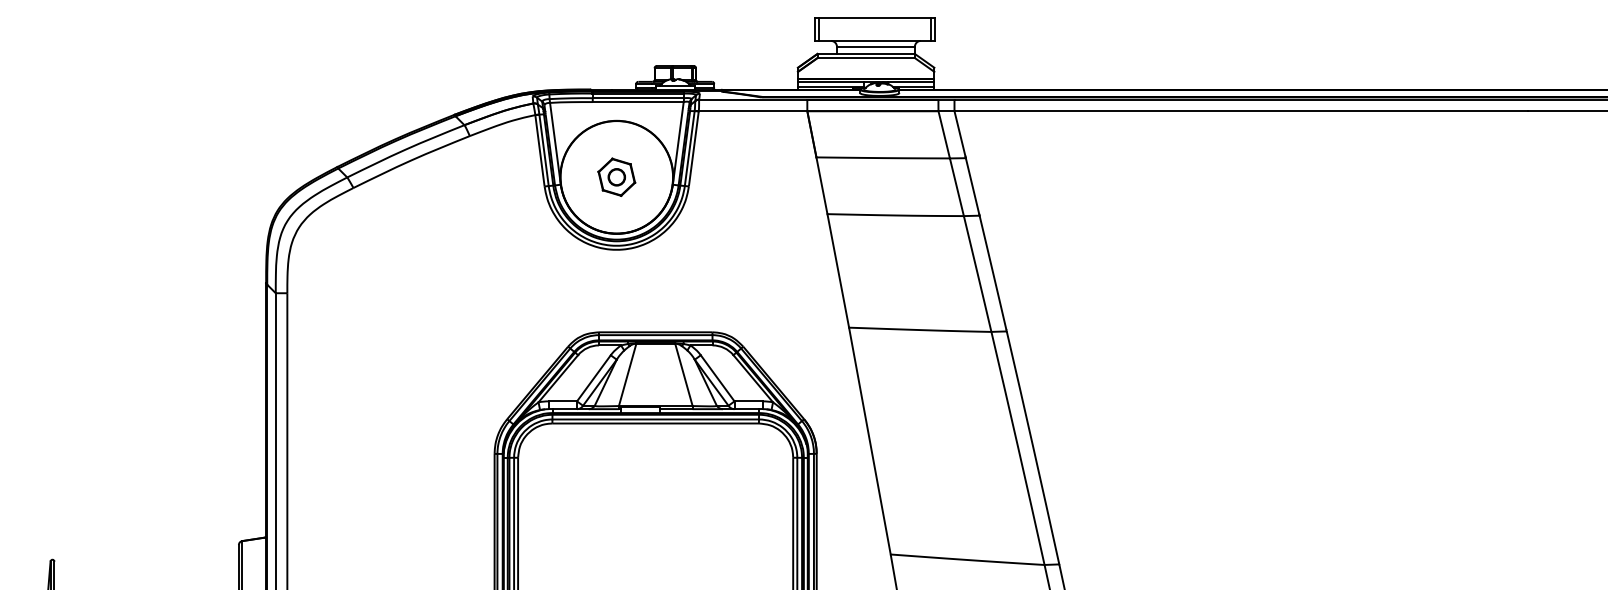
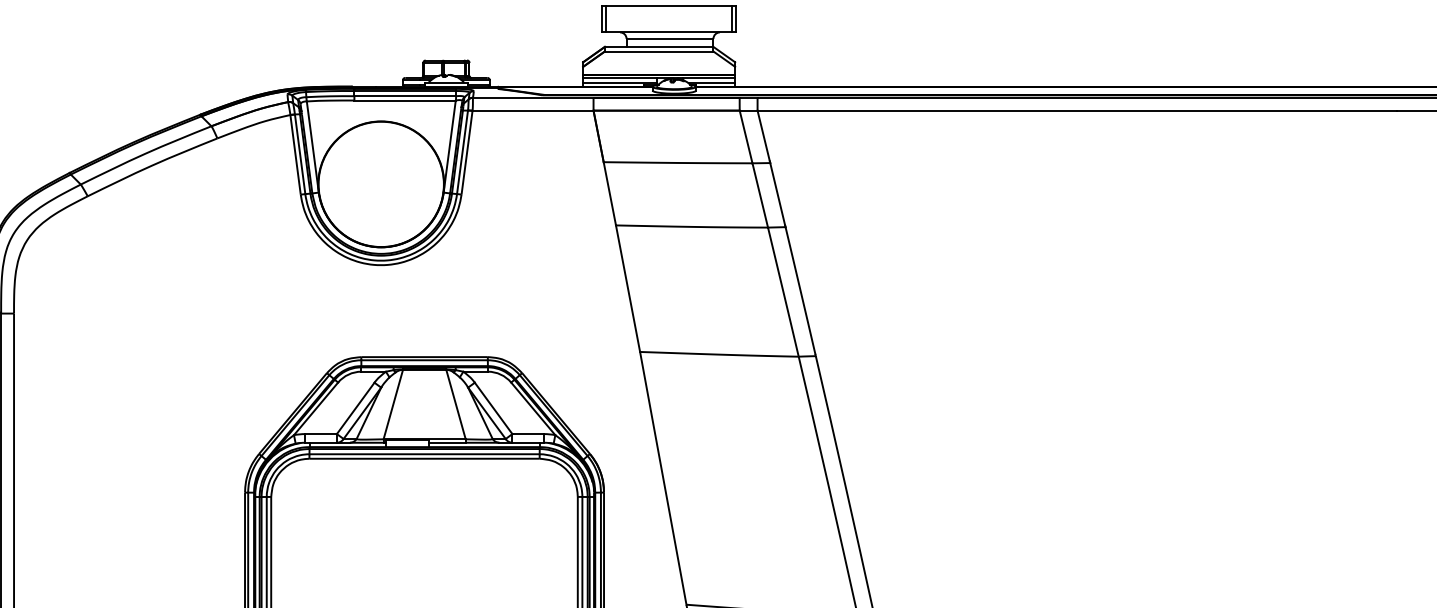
part: (616, 176) -> (380, 183), removed

